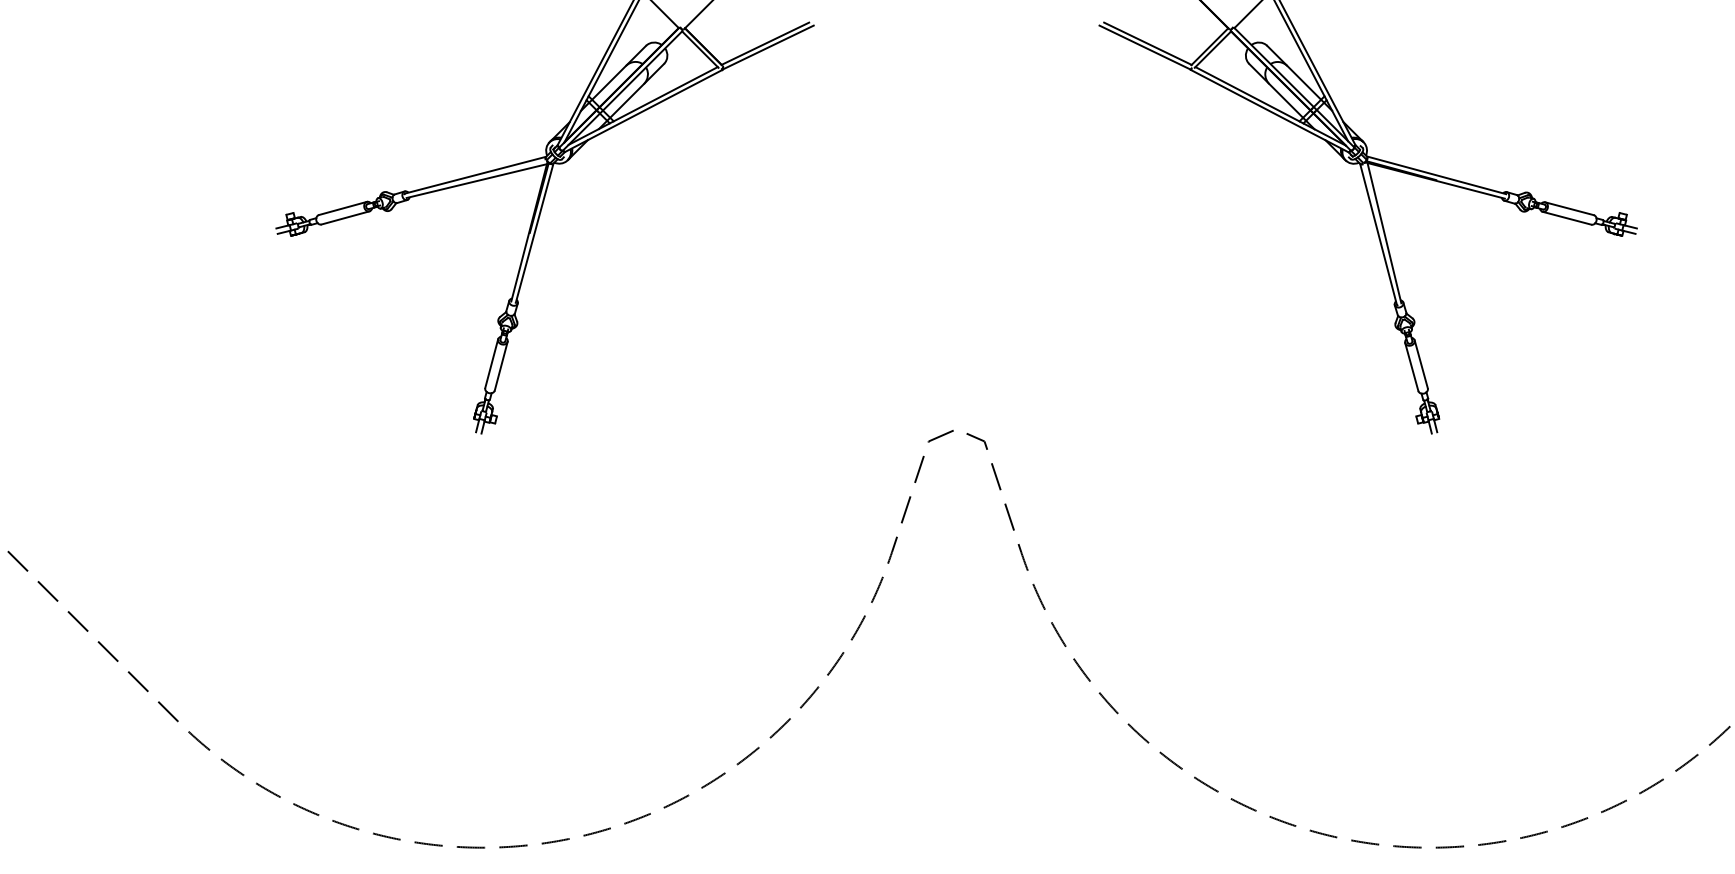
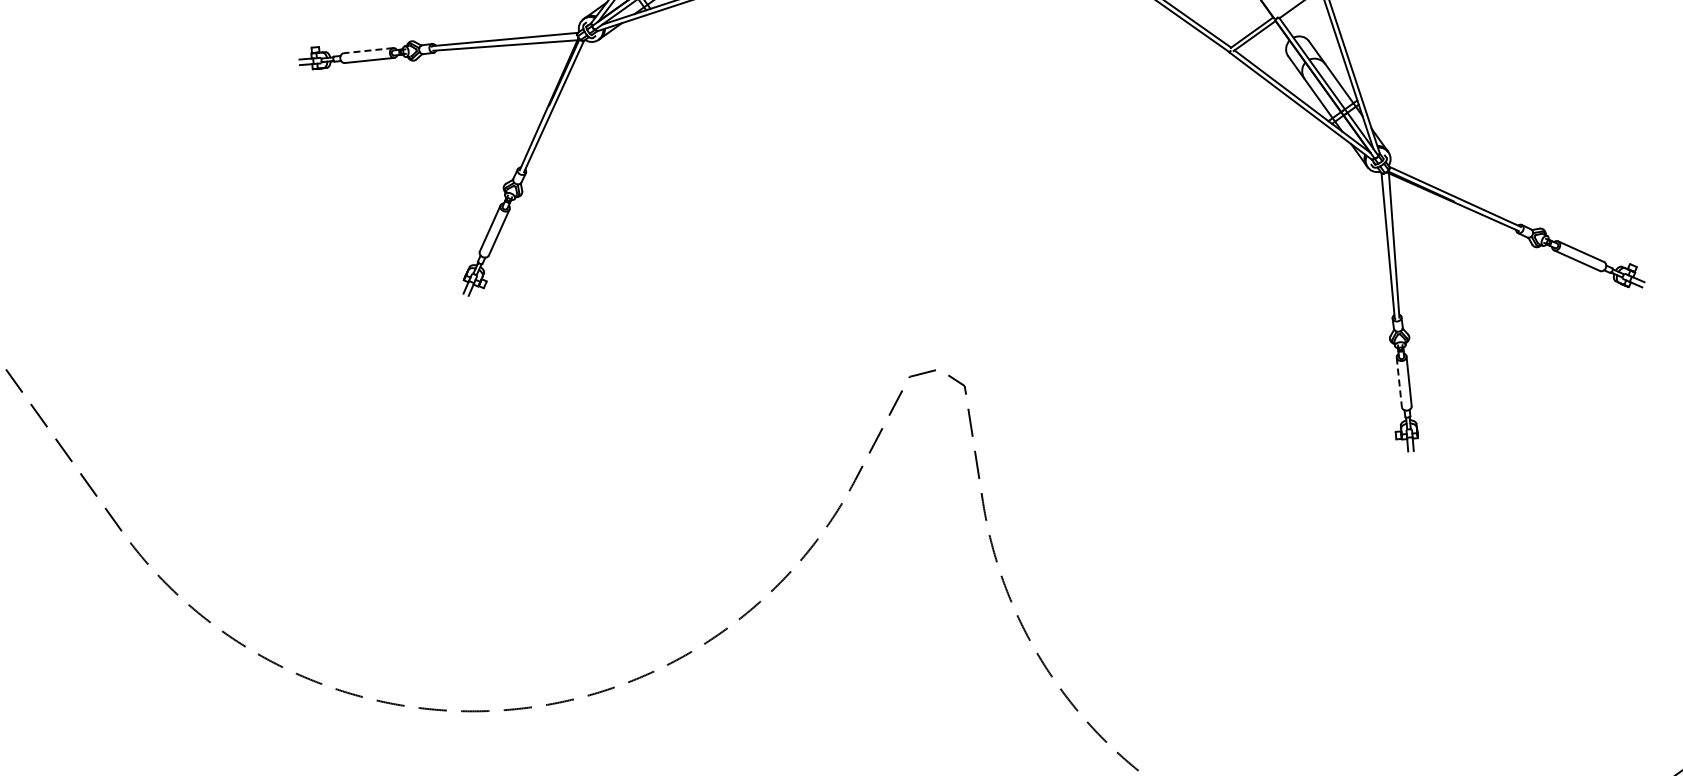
line: (342, 208) -> (368, 50), solid -> dashed
line: (1411, 367) -> (1398, 382), solid -> dashed

